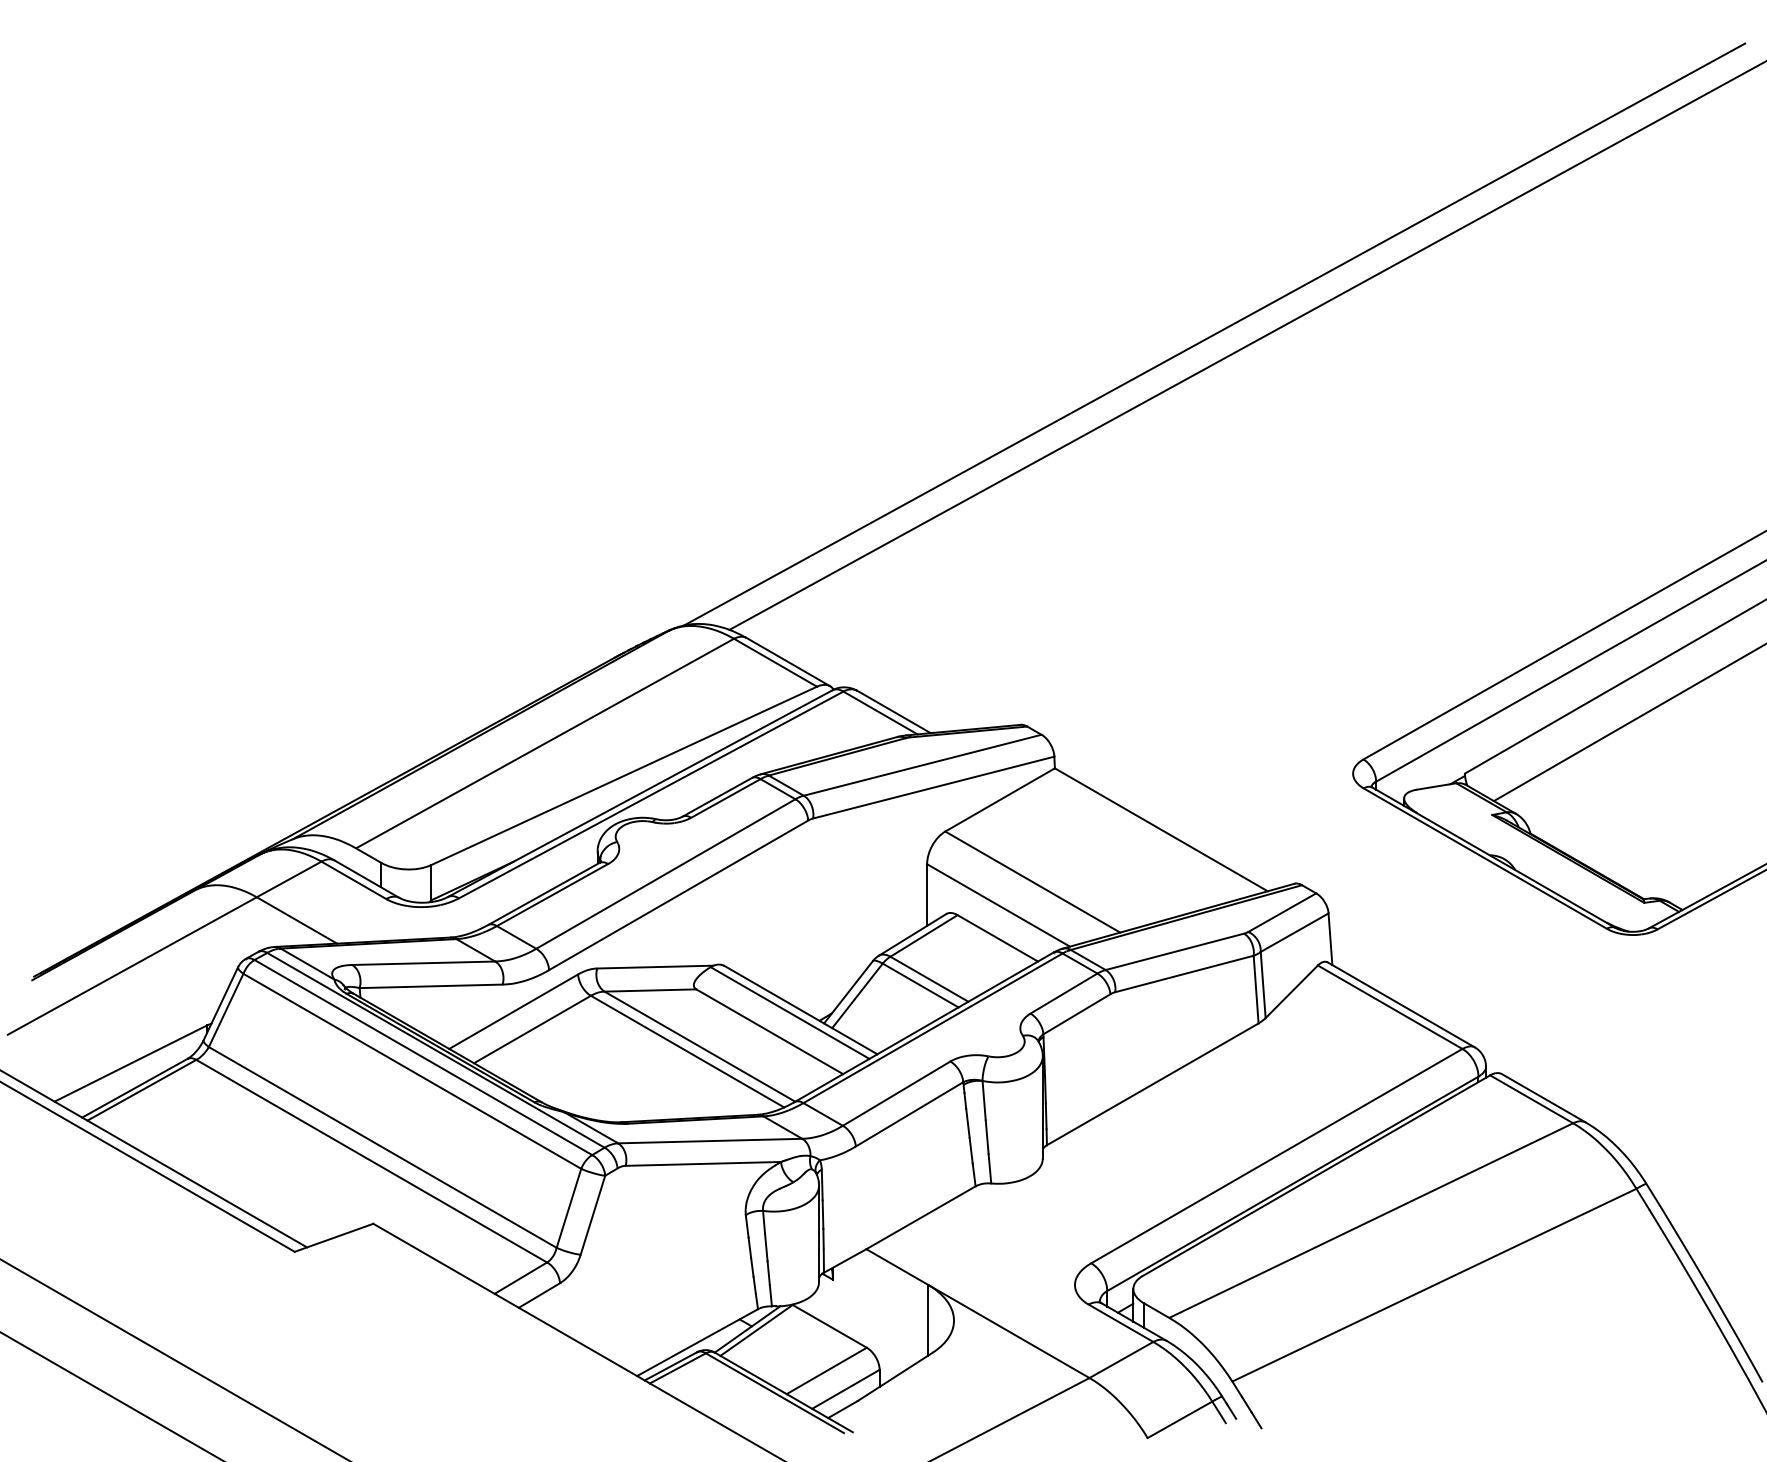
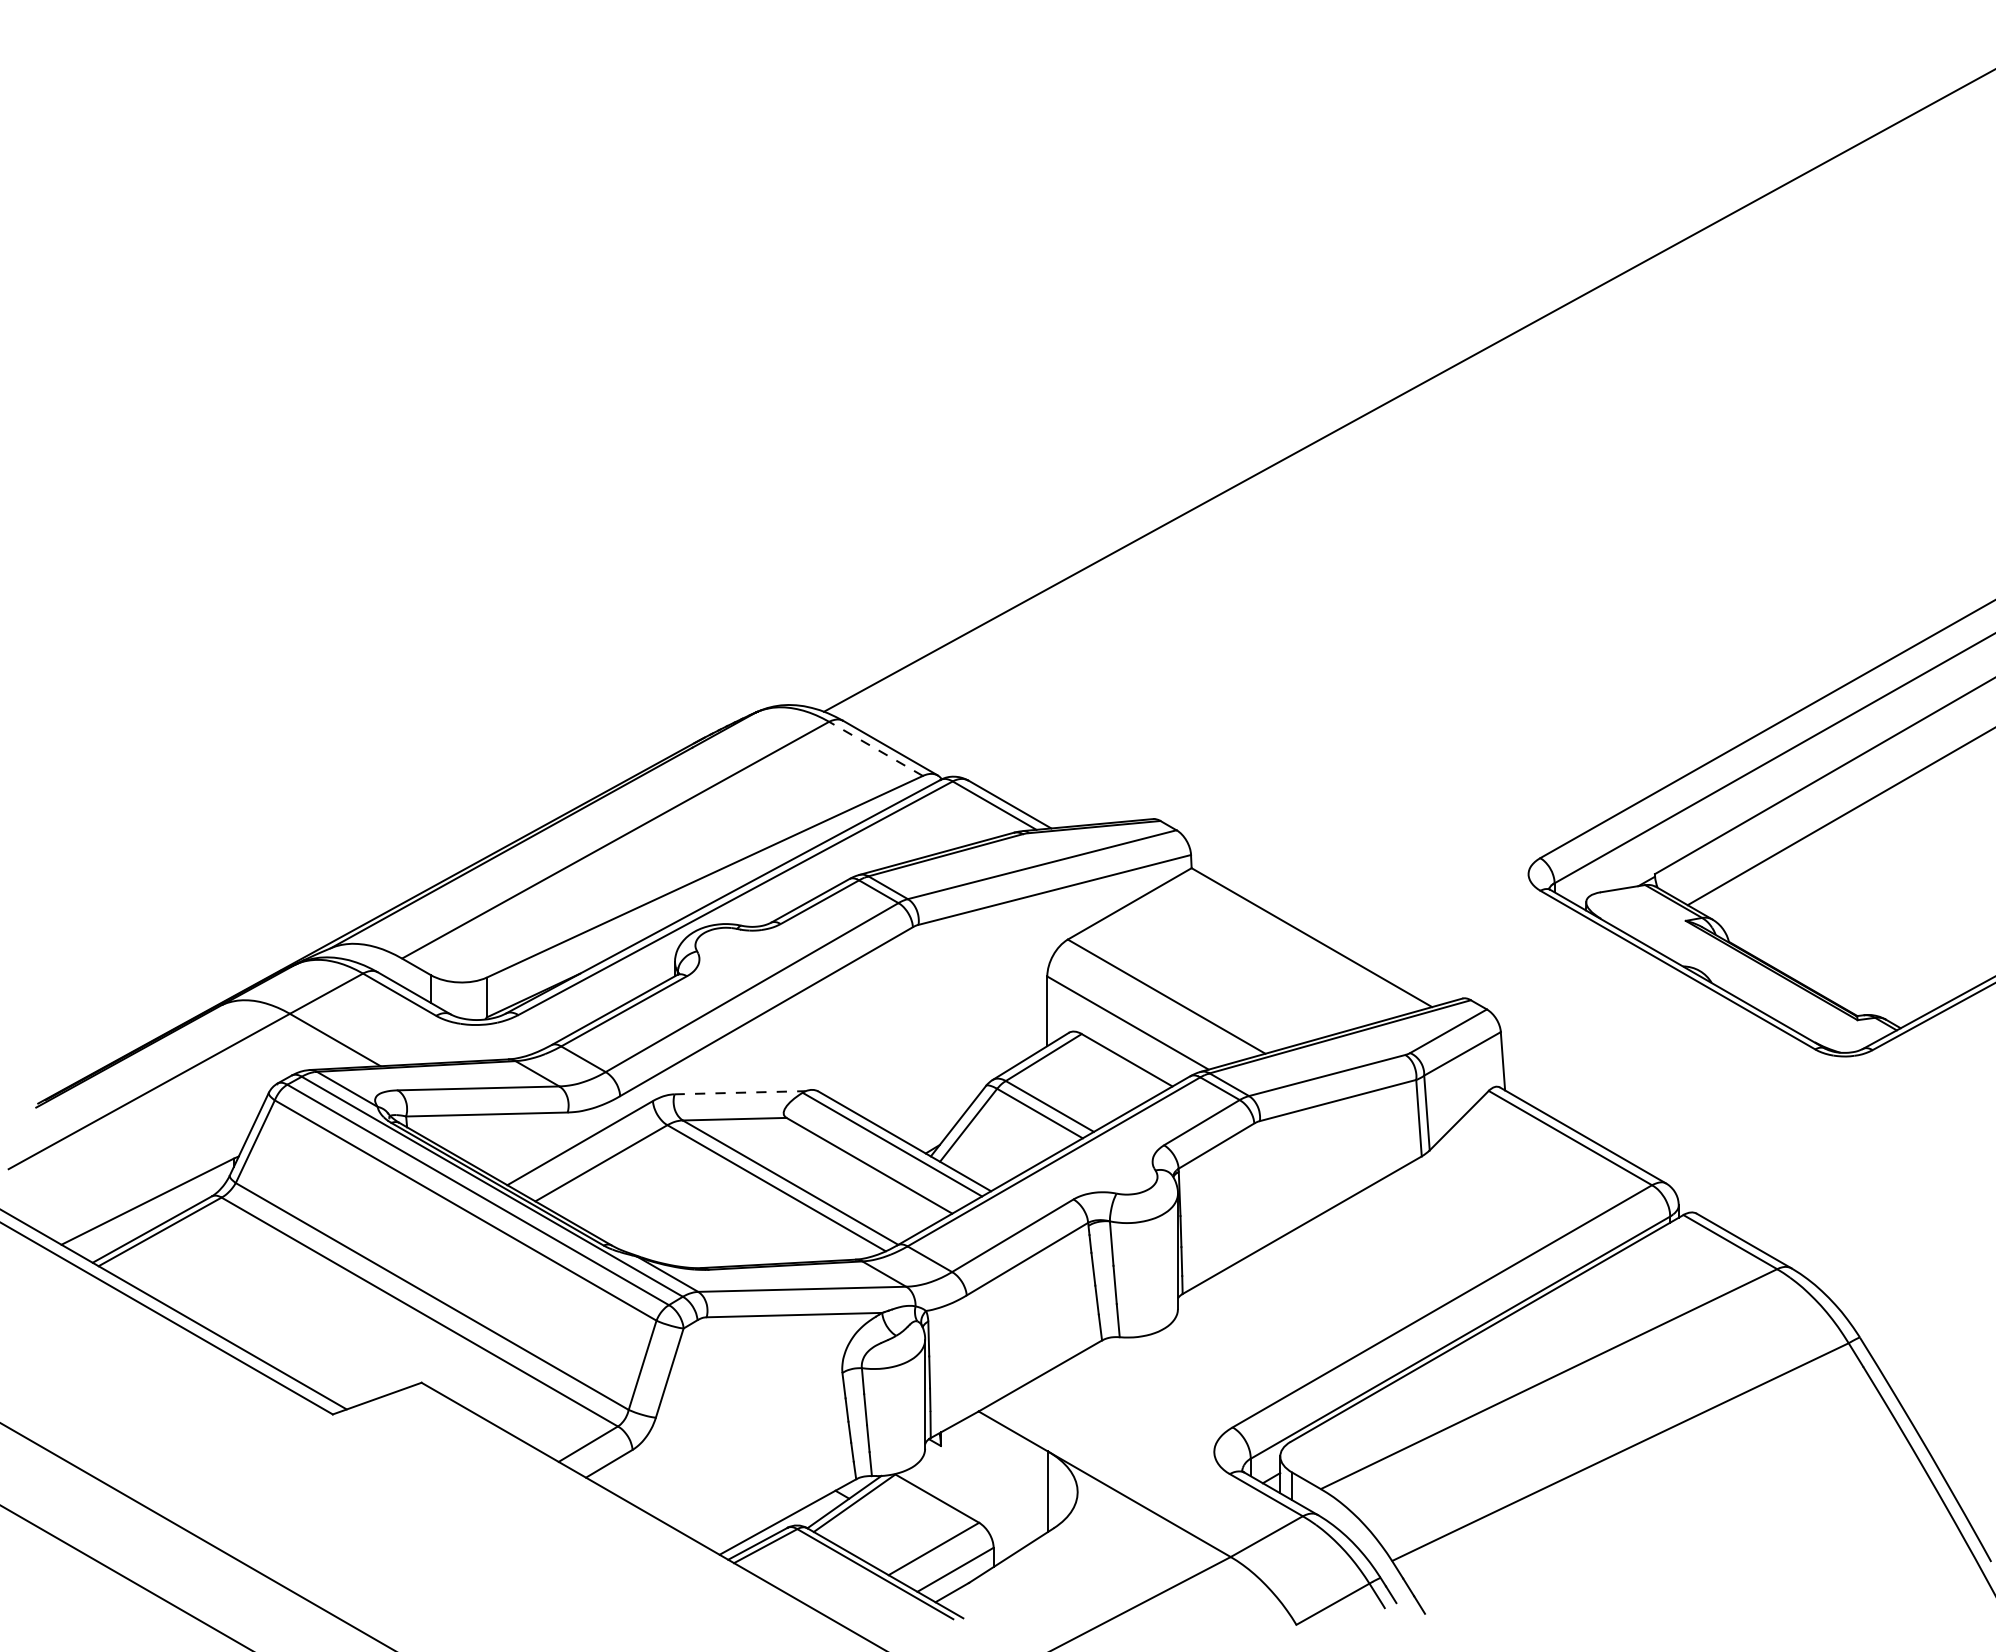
line: (1214, 334) -> (1371, 377), removed
line: (775, 662) -> (875, 748), solid -> dashed
line: (655, 966) -> (740, 1092), solid -> dashed

